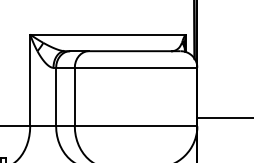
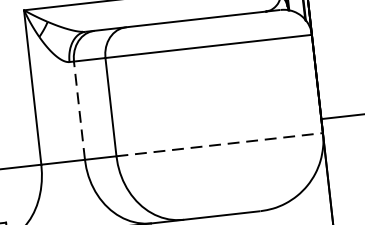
line: (56, 96) -> (80, 109), solid -> dashed
line: (136, 126) -> (220, 145), solid -> dashed

